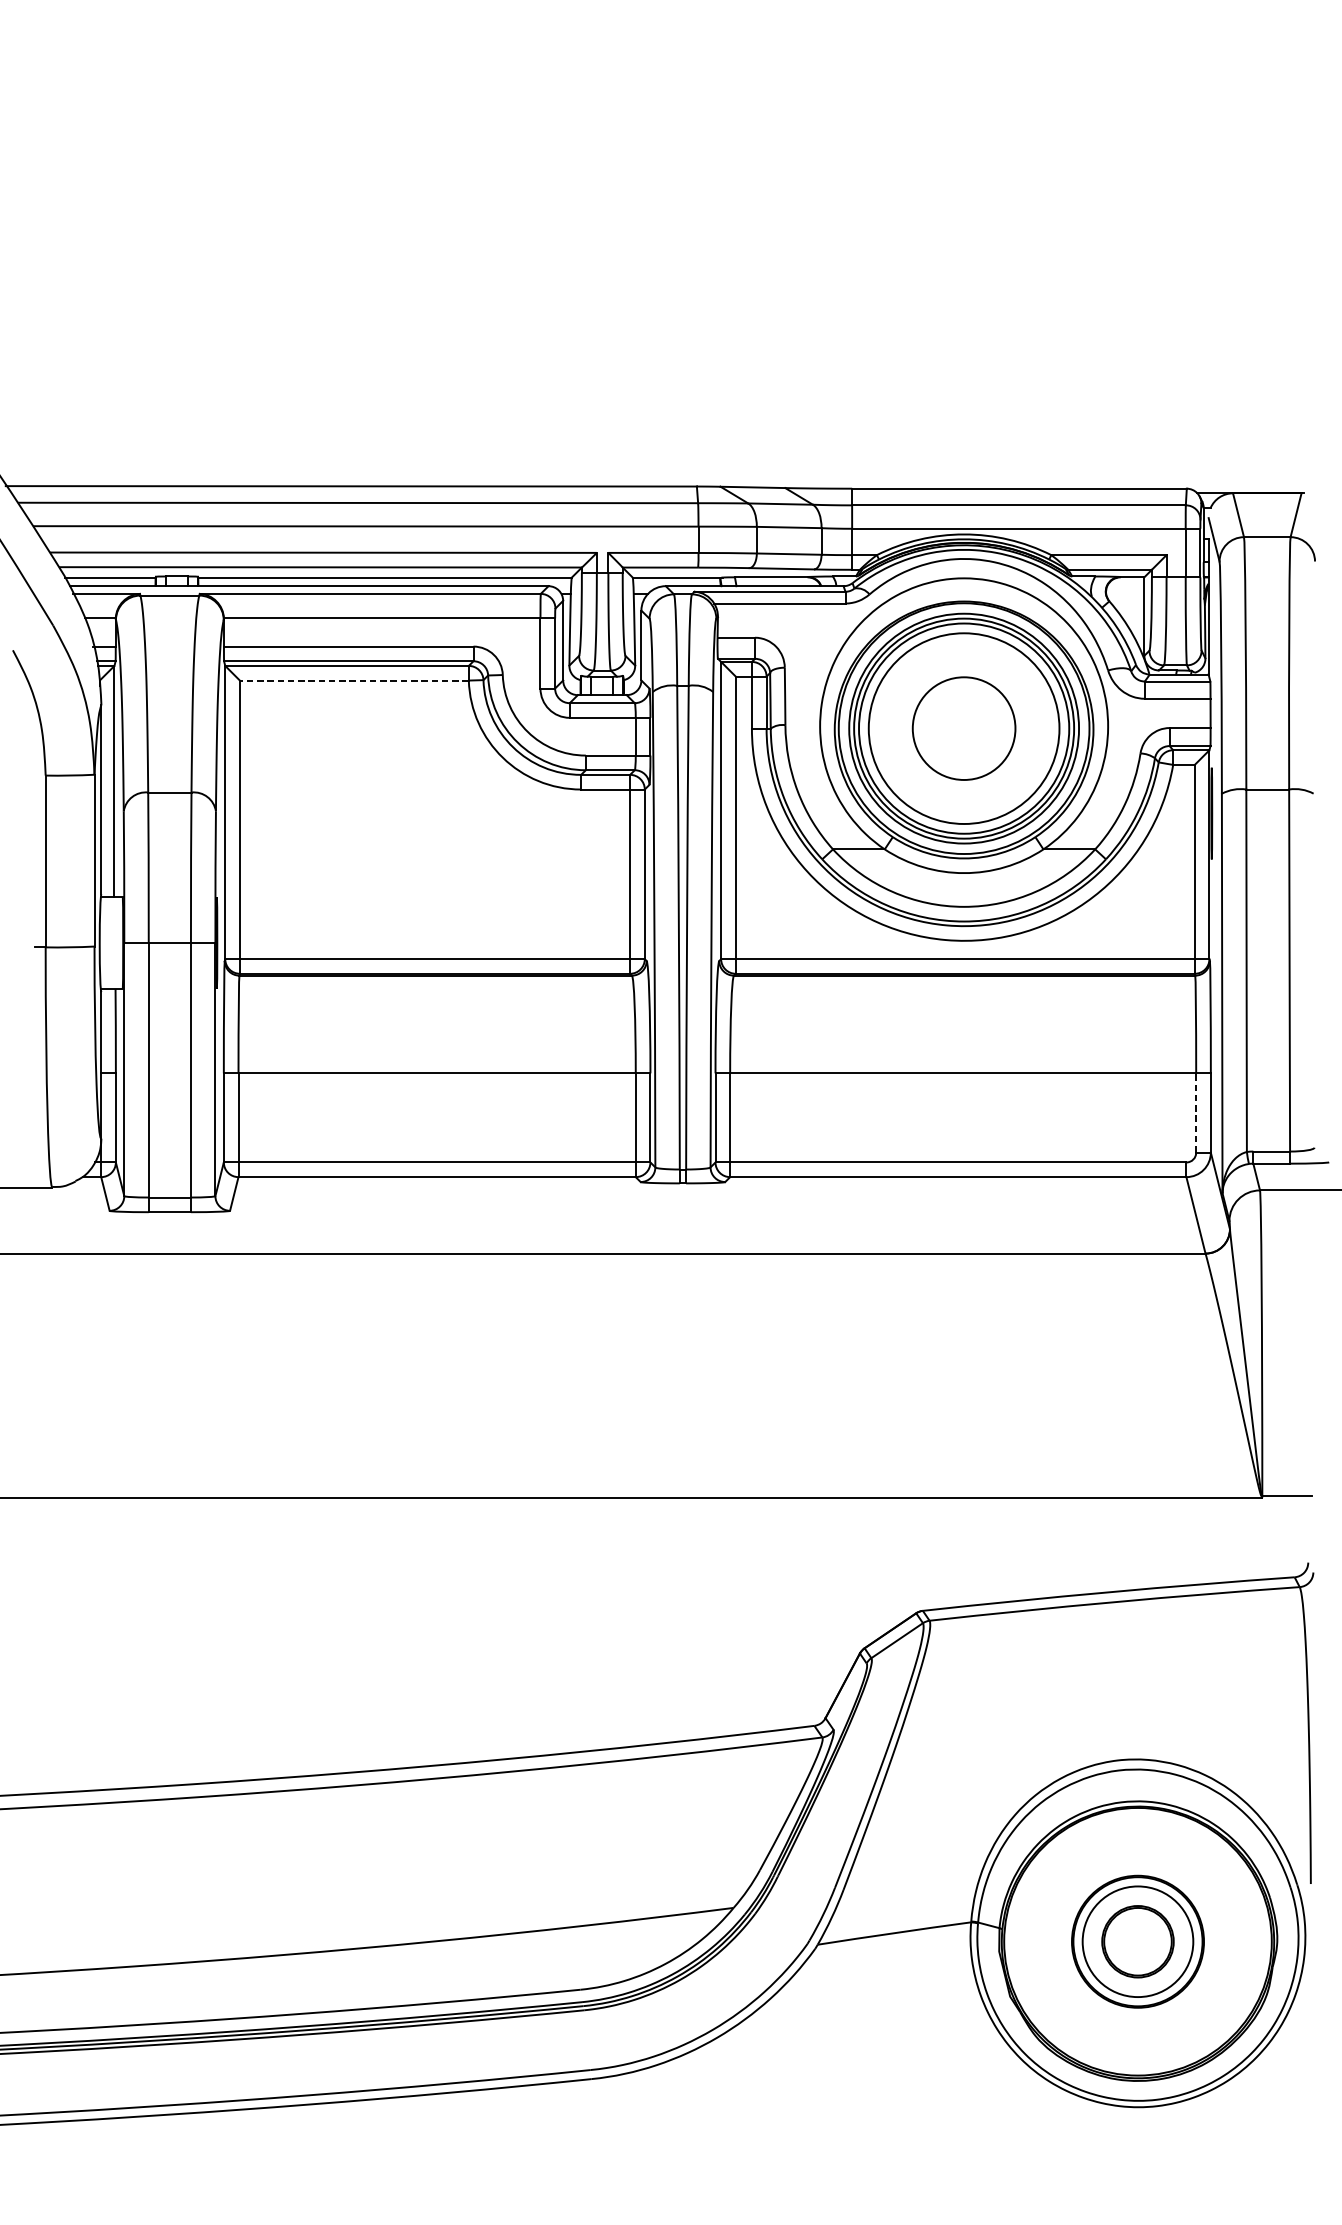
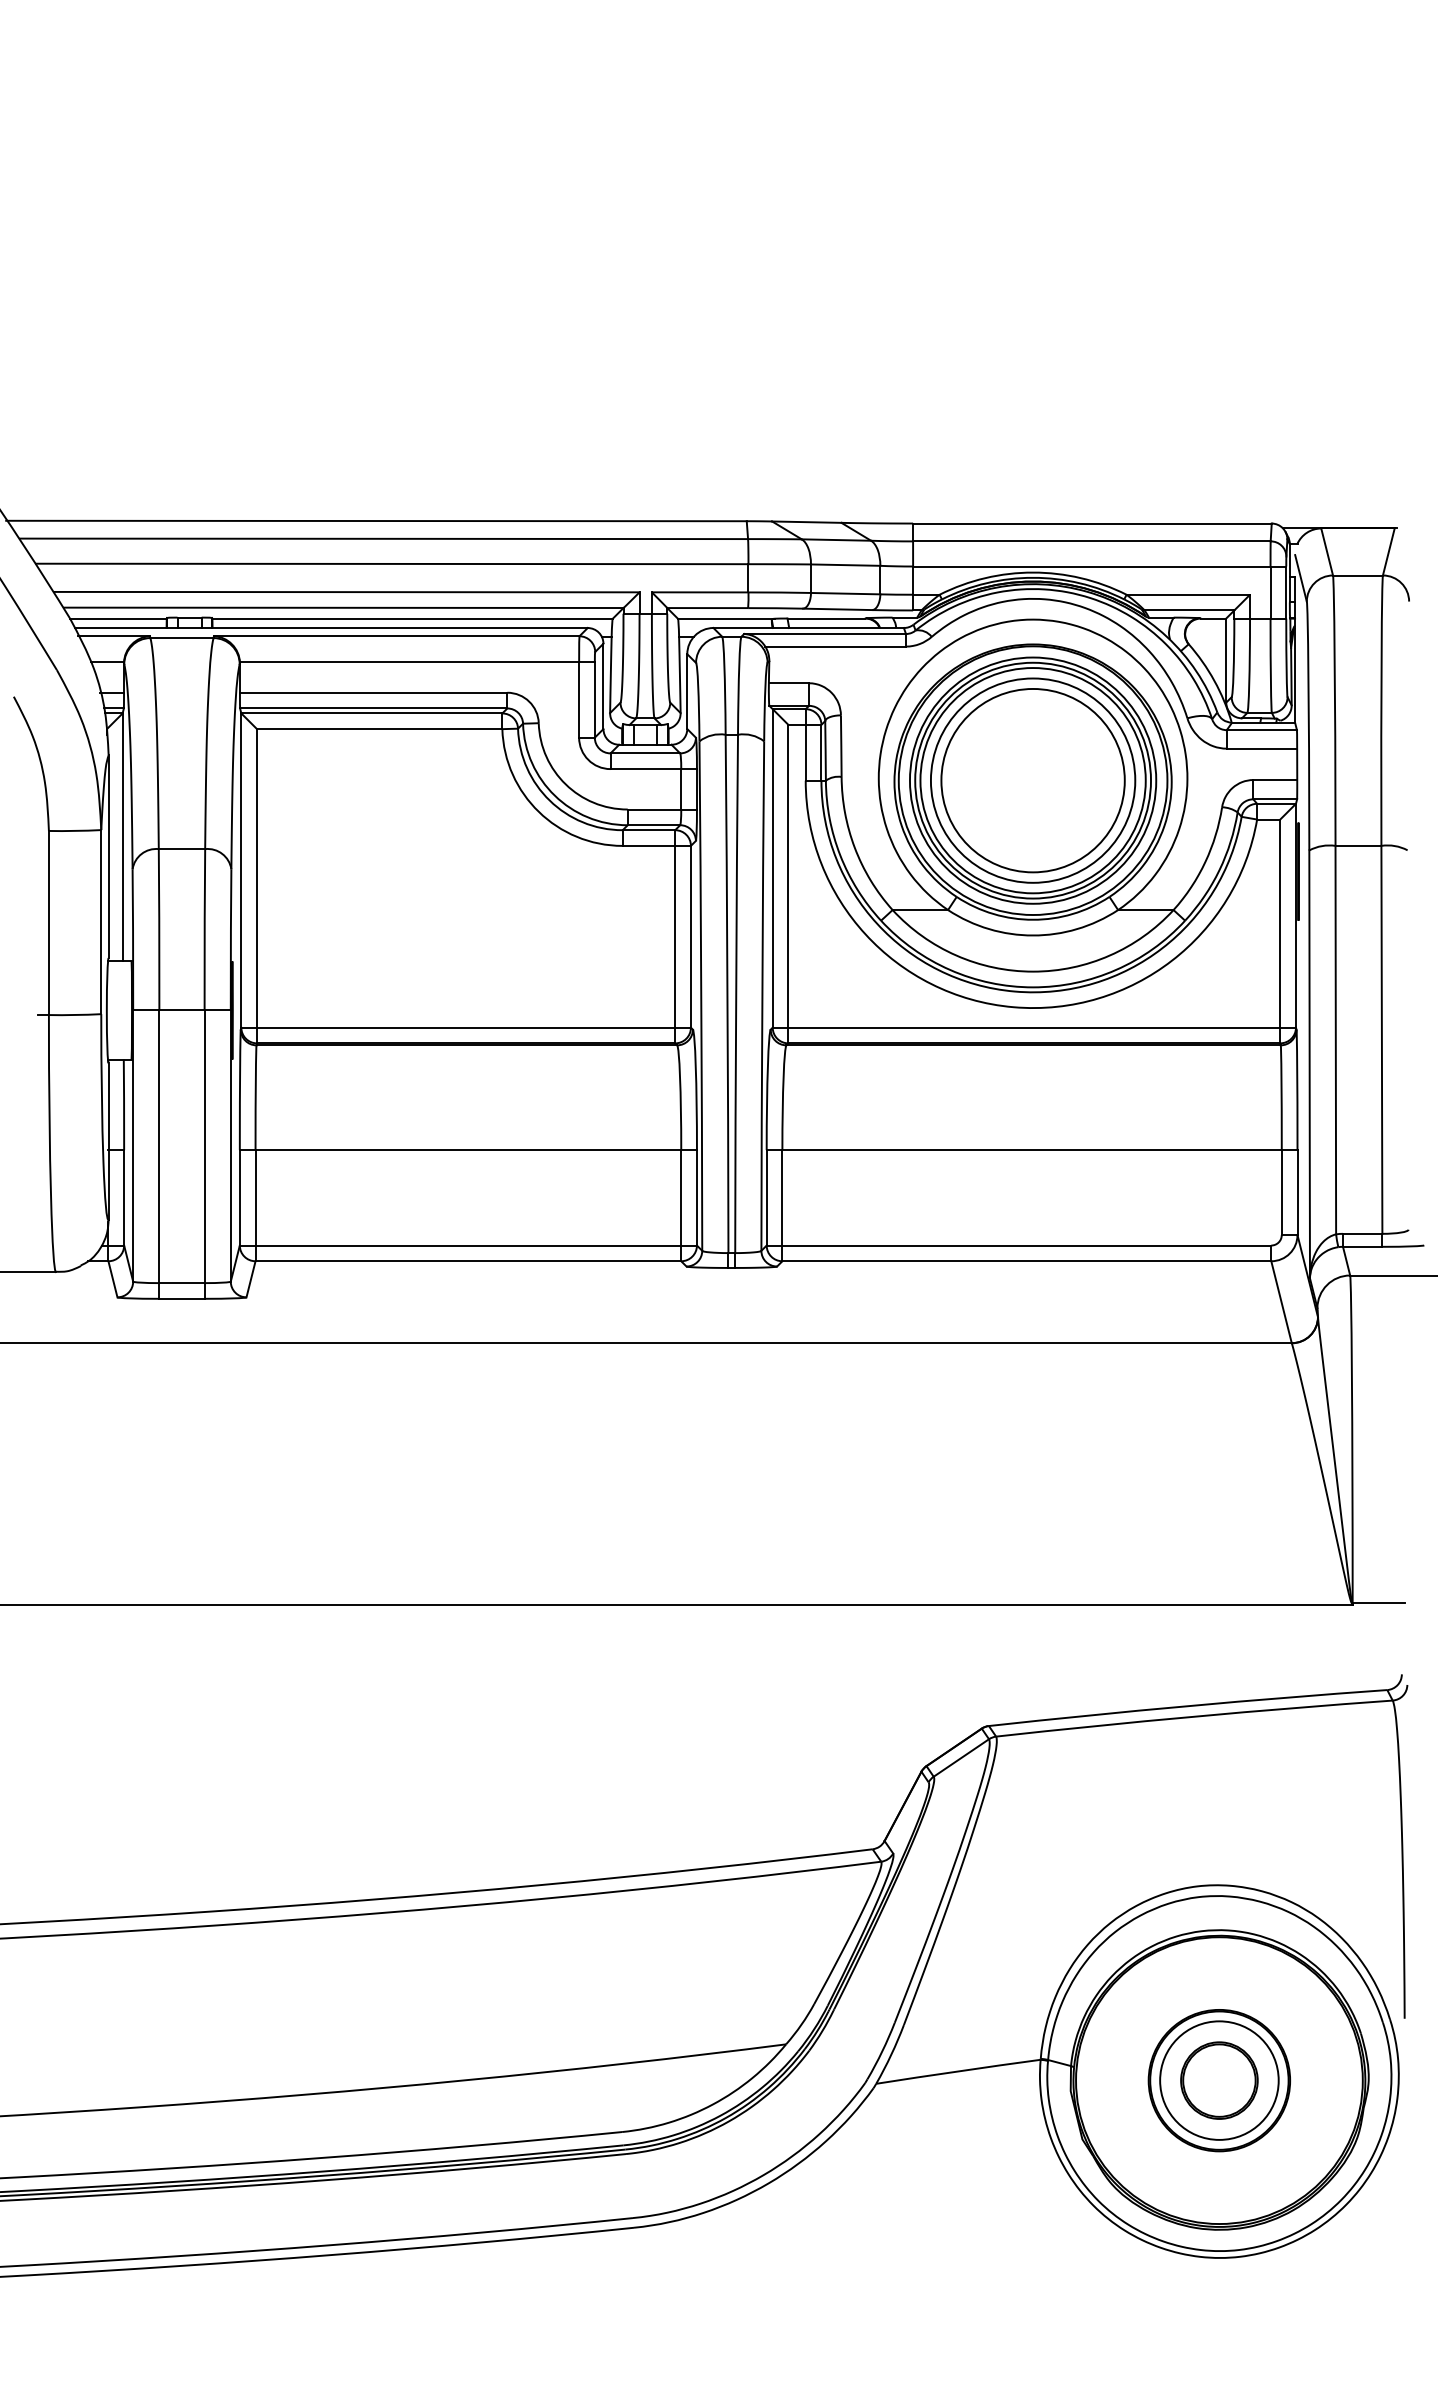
line: (354, 680) -> (379, 729), dashed -> solid
circle: (963, 728) -> (1032, 780), size x1.67
line: (1195, 1112) -> (1281, 1192), dashed -> solid

